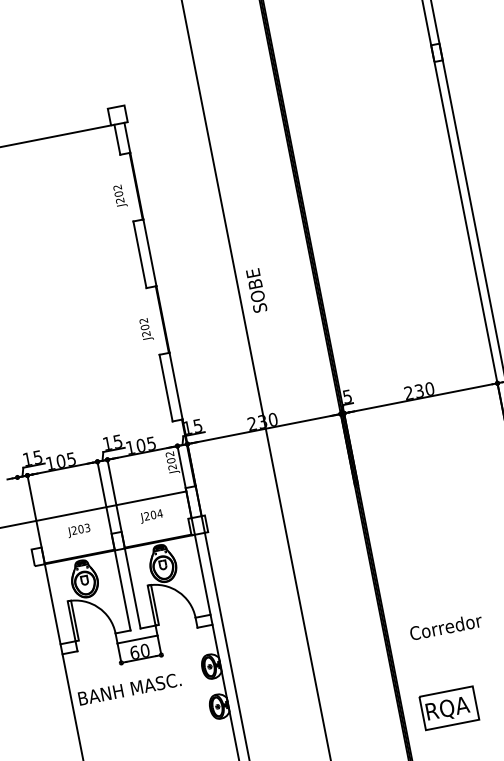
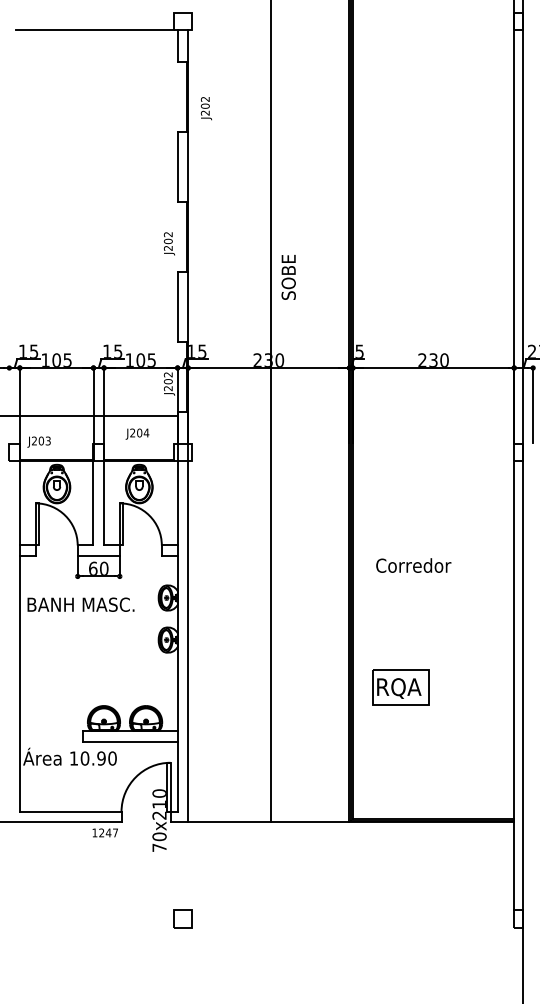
text: (119, 196) -> (205, 108), moved
text: (256, 290) -> (288, 277), moved
text: (78, 530) -> (38, 441), moved
text: (445, 626) -> (413, 565), moved

